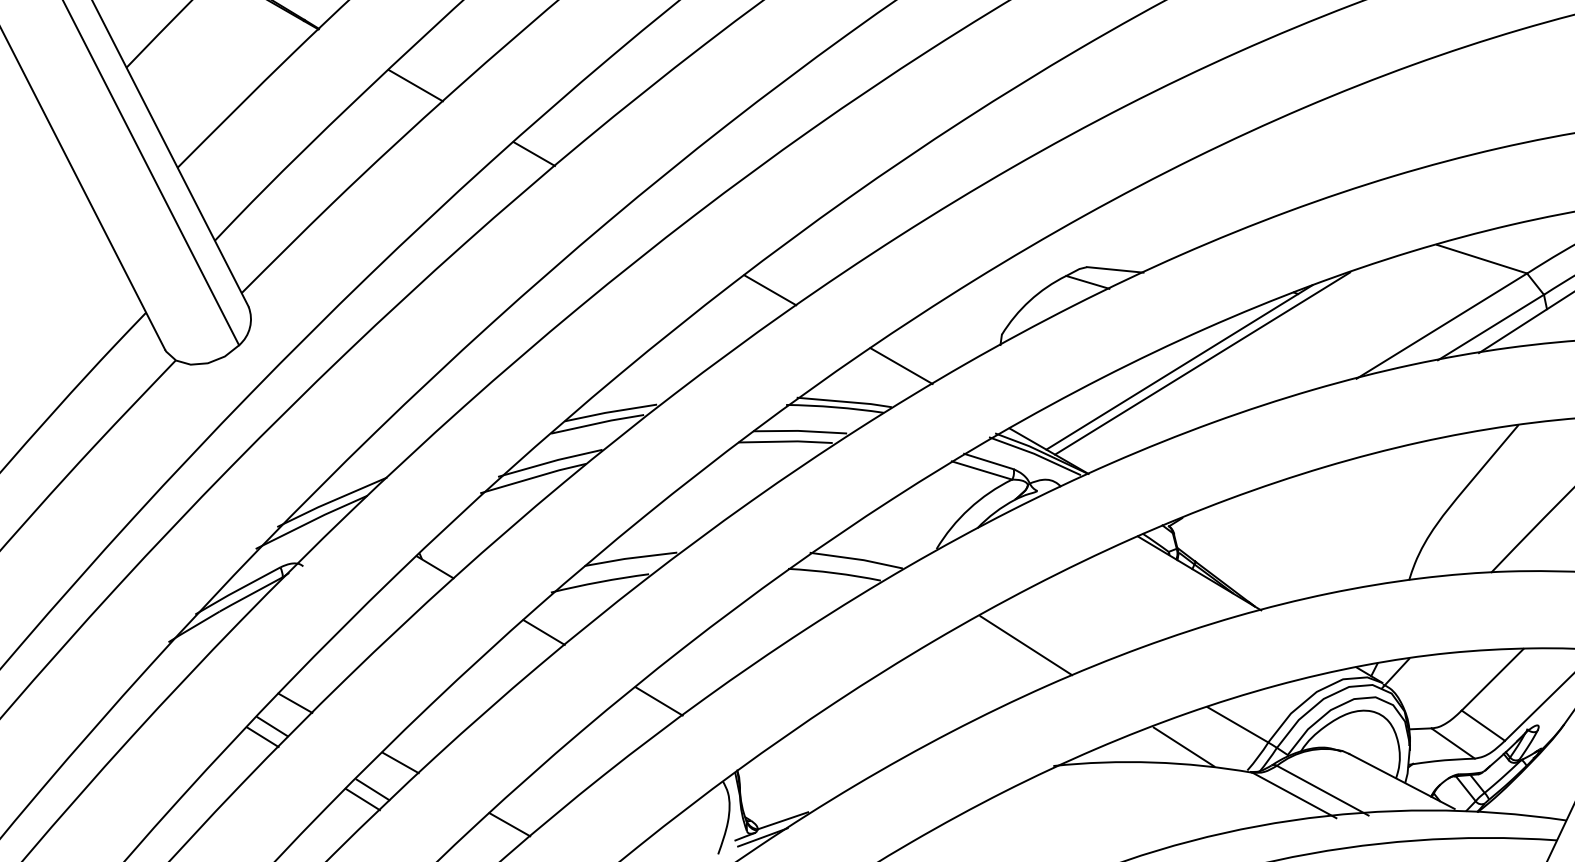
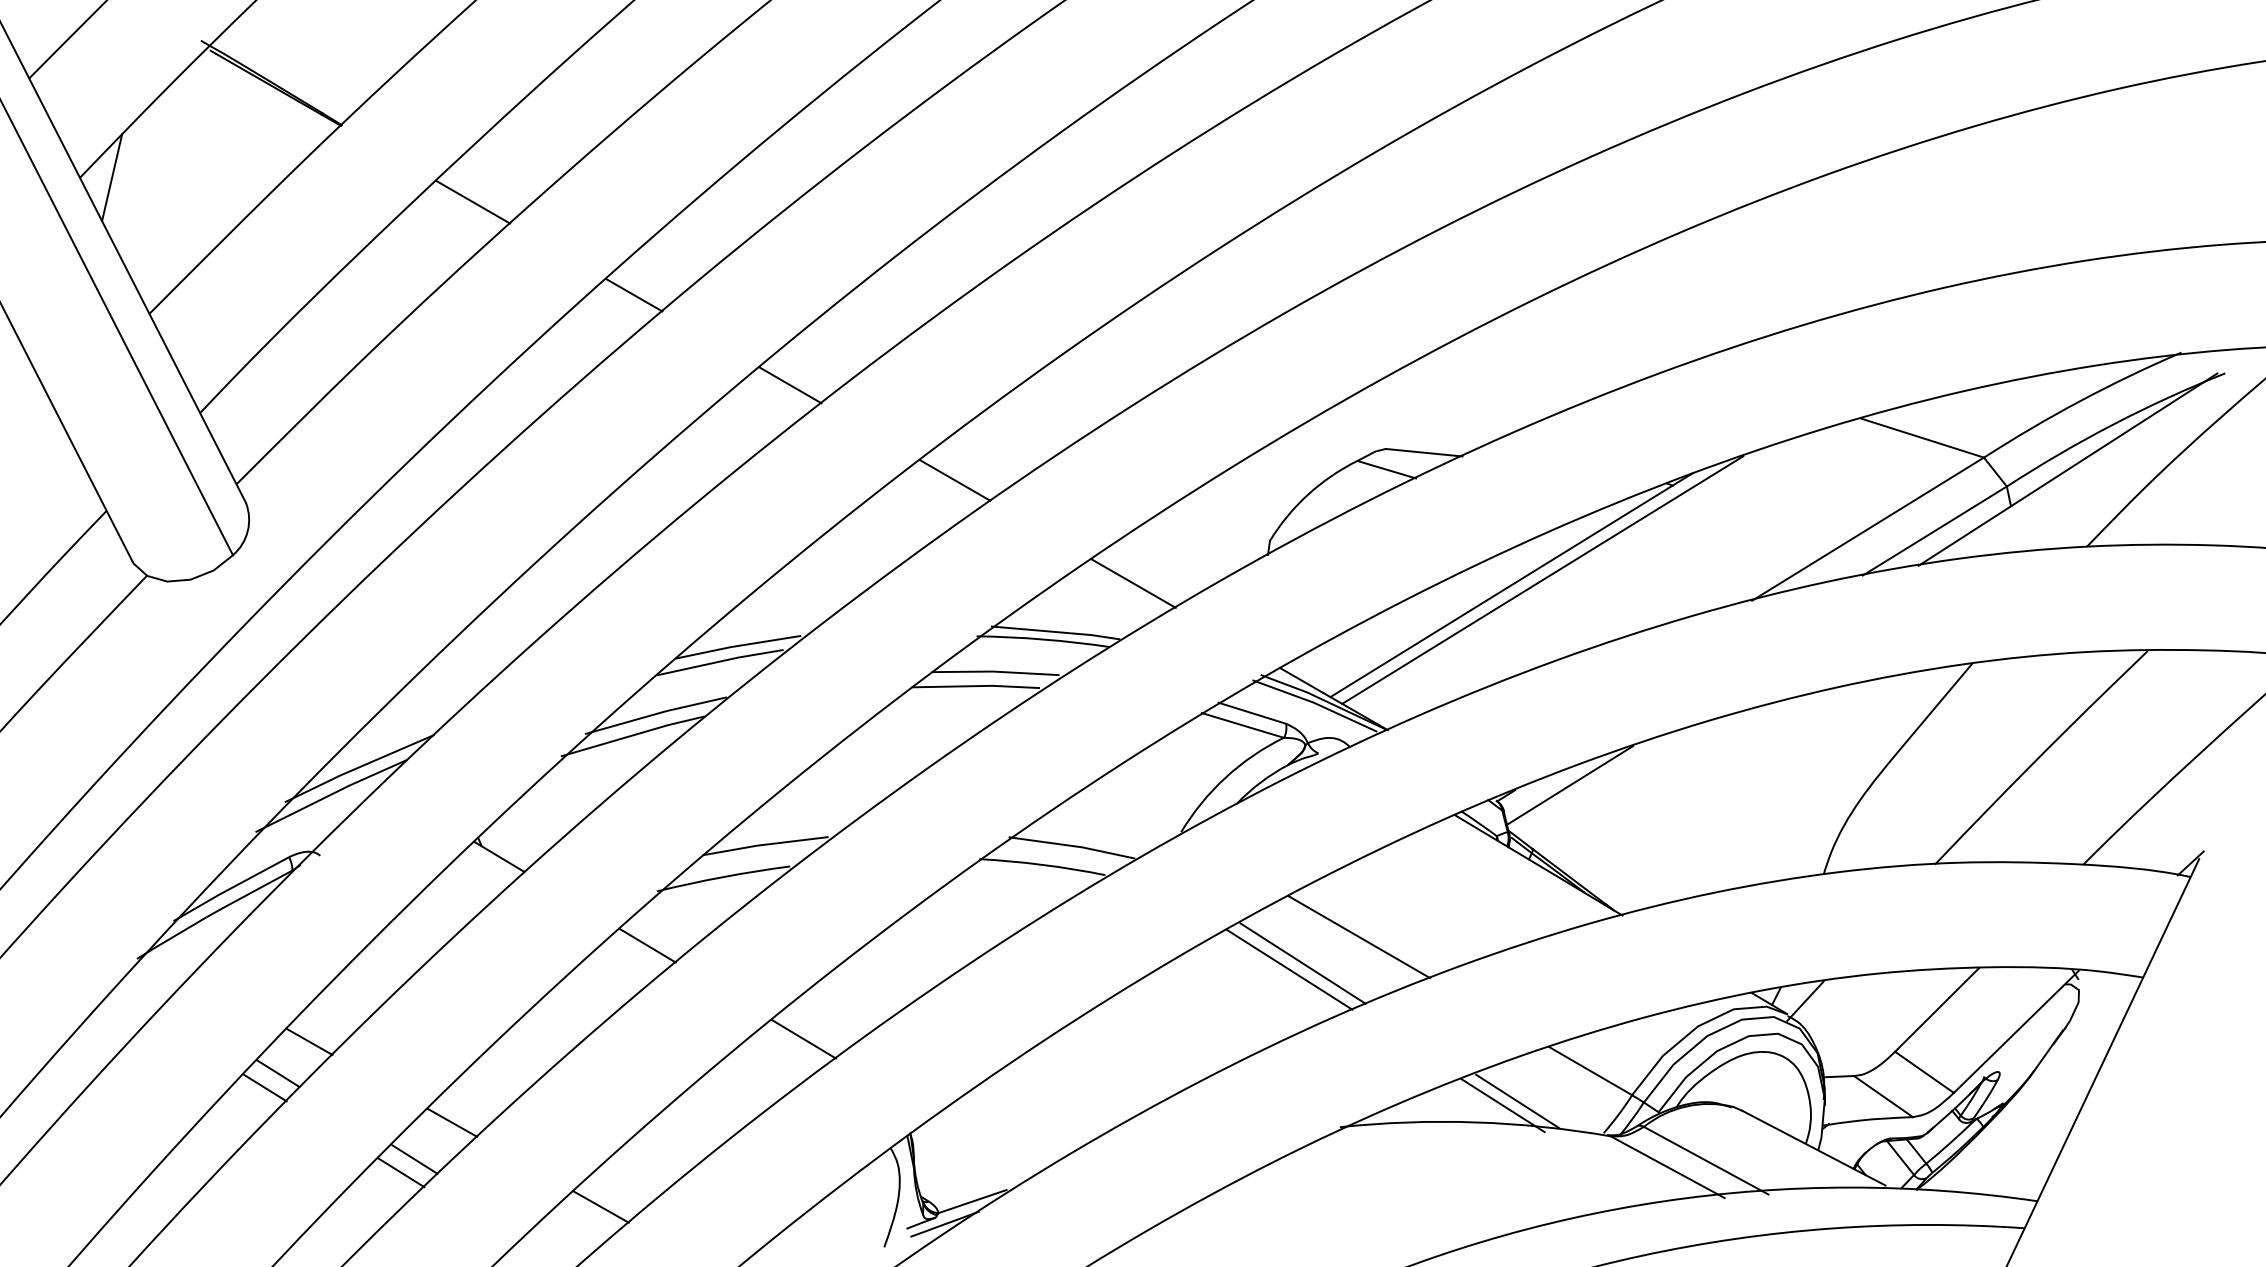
line: (150, 67) -> (112, 177), added
line: (649, 220) -> (790, 385), added
line: (1222, 514) -> (1570, 785), added
line: (1067, 626) -> (1359, 937), added
line: (1016, 650) -> (1289, 969), added
line: (1172, 750) -> (1502, 1105), added

